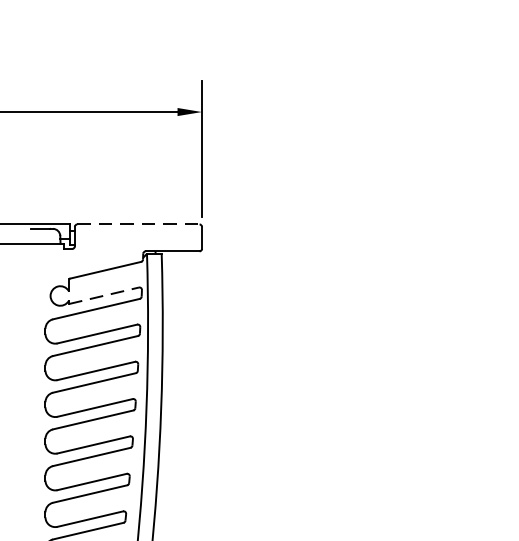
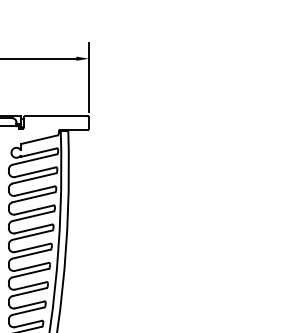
line: (138, 225) -> (56, 116), dashed -> solid
line: (105, 295) -> (39, 152), dashed -> solid

